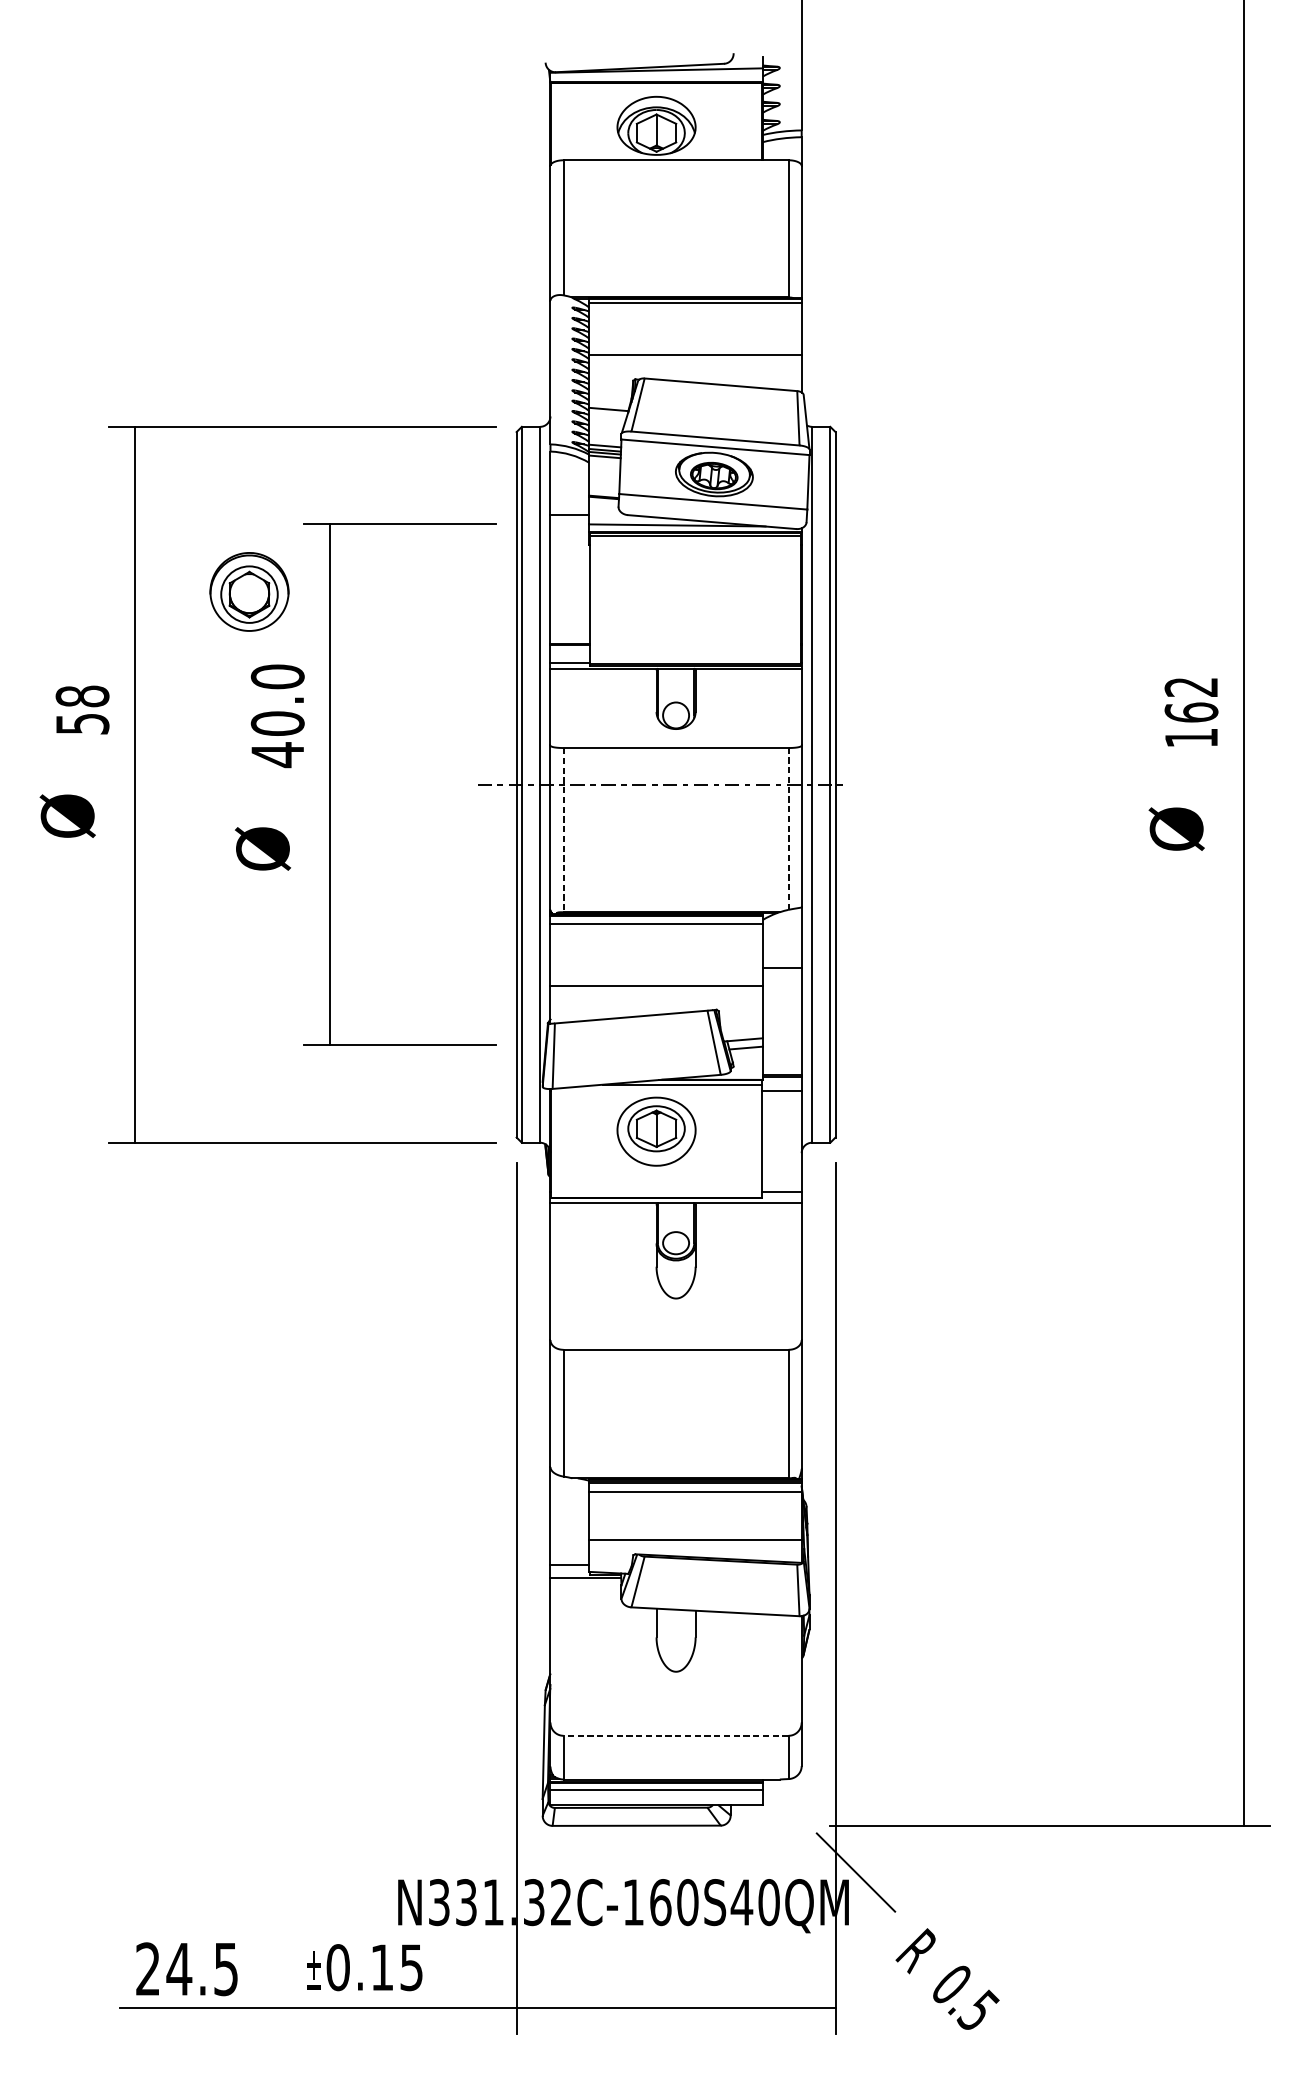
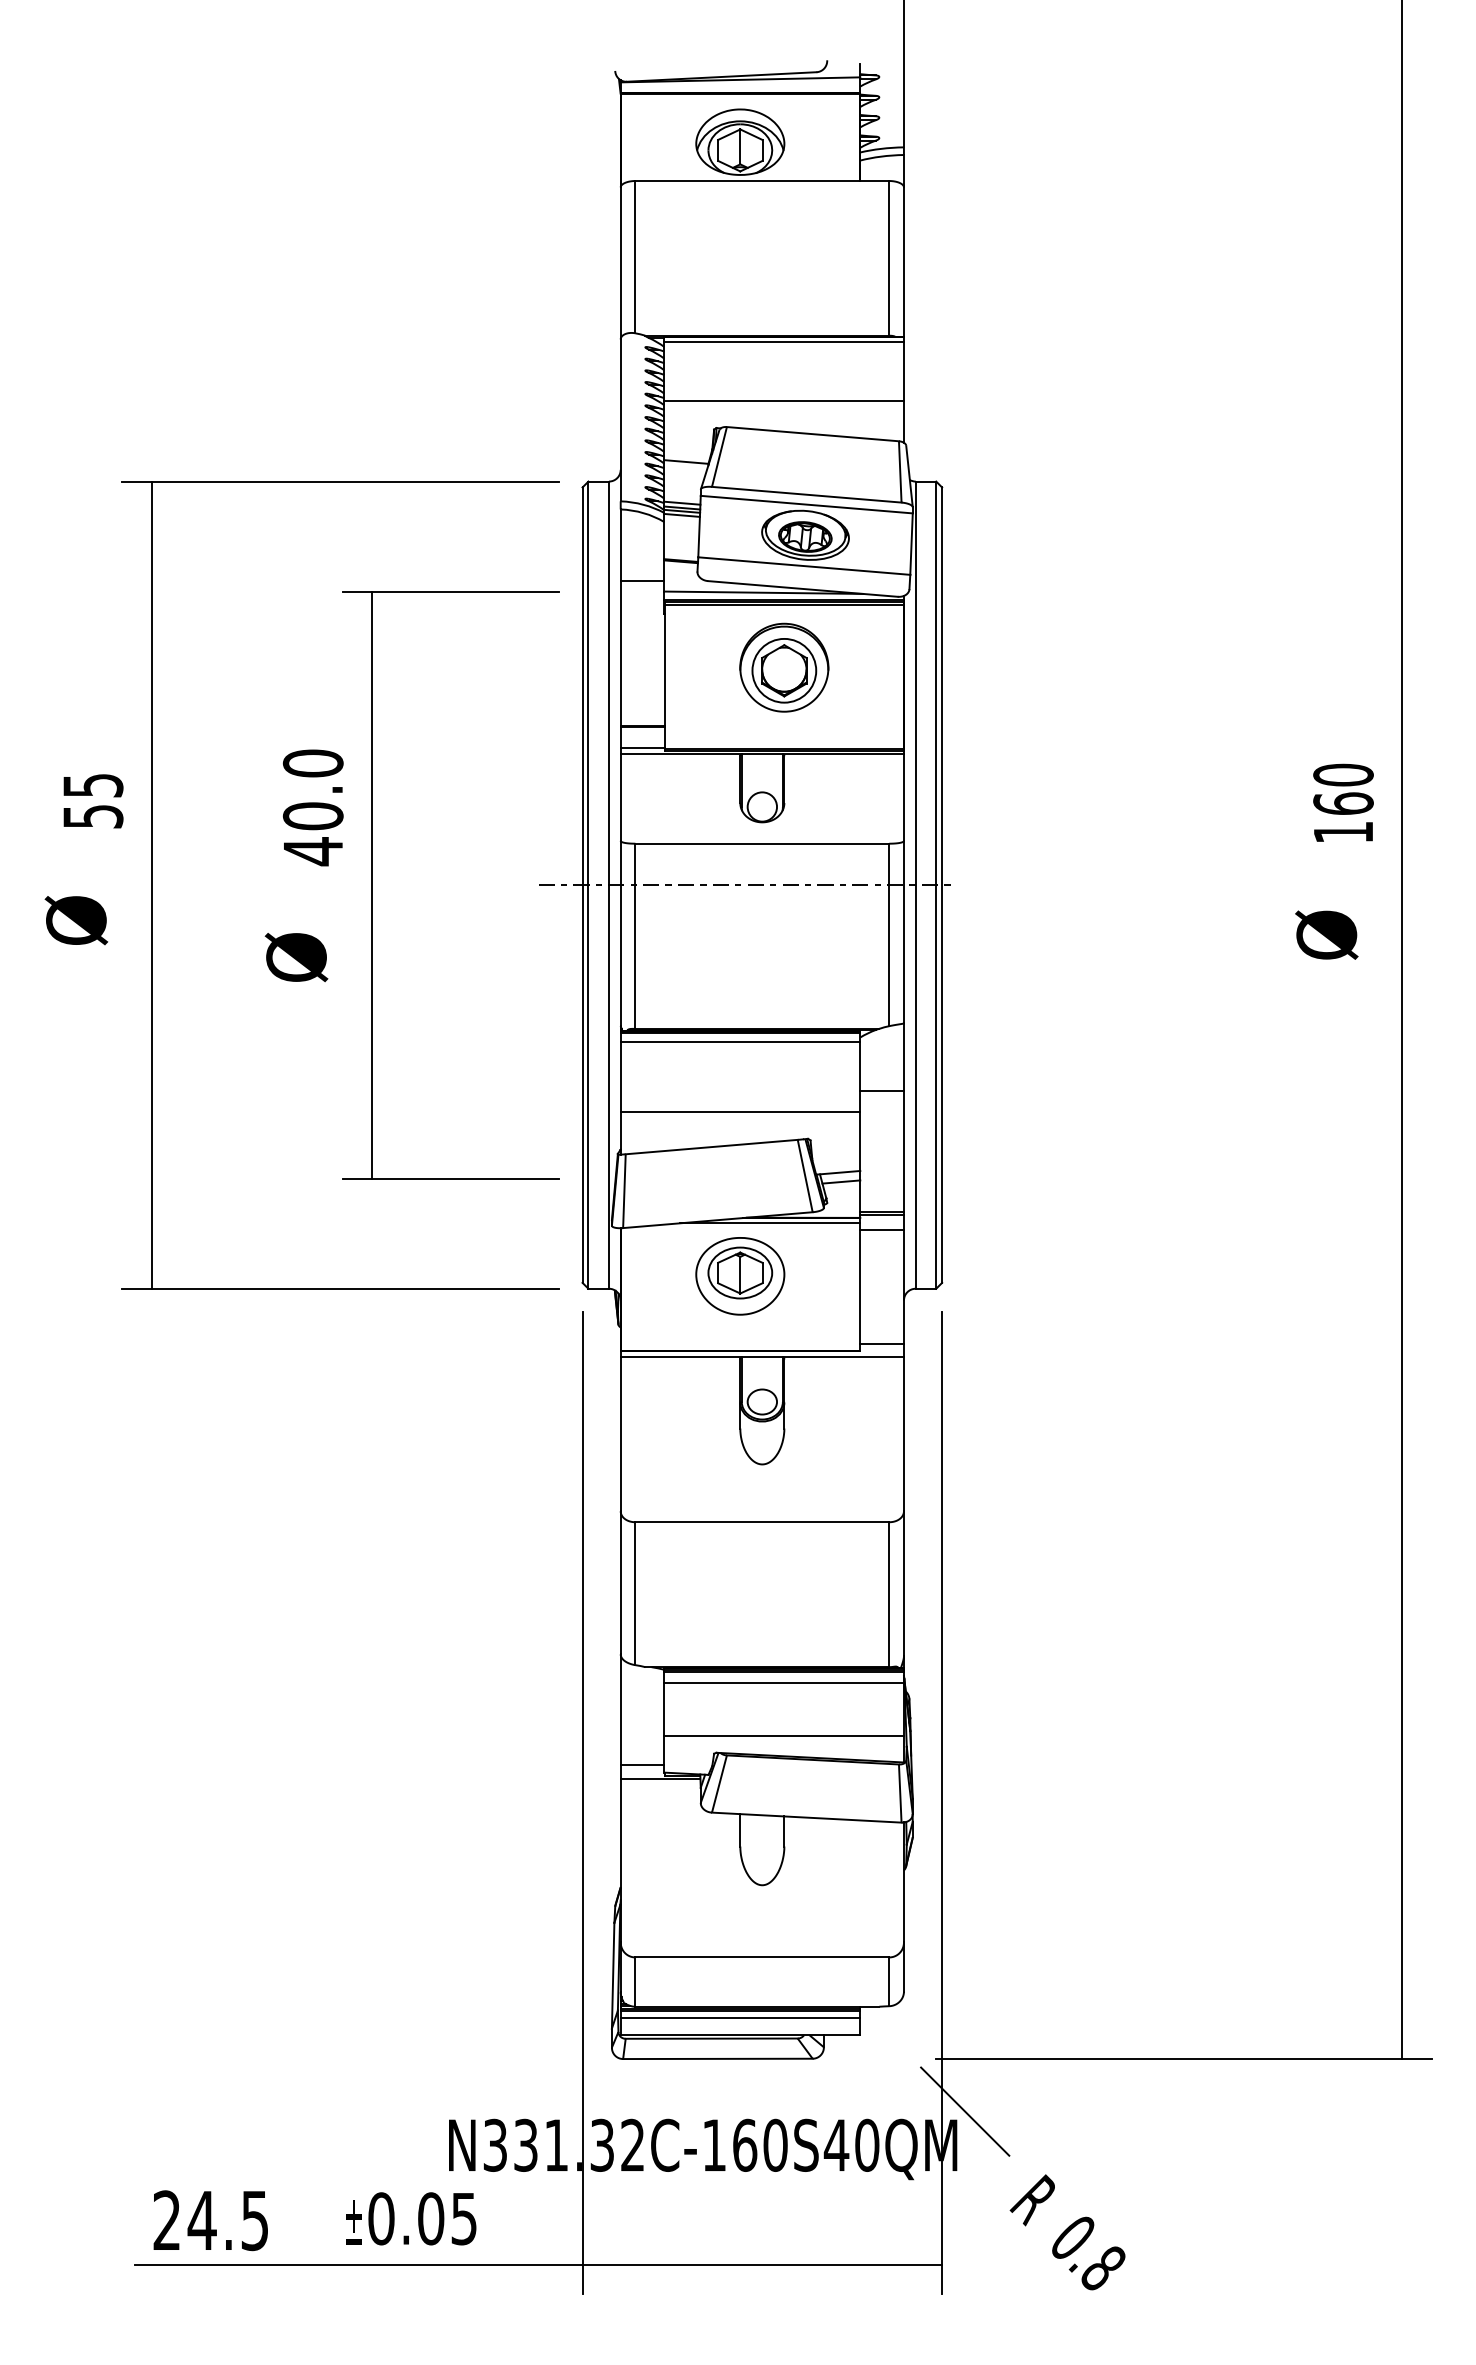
part: (249, 591) -> (784, 667), moved
text: (1191, 686) -> (1343, 774), 162 -> 160
text: (82, 696) -> (92, 785), 58 -> 55
line: (788, 828) -> (889, 934), dashed -> solid
line: (563, 830) -> (635, 936), dashed -> solid
line: (676, 1735) -> (762, 1957), dashed -> solid
text: (382, 1967) -> (431, 2218), 0.15 -> 0.05
text: (977, 2009) -> (1102, 2266), 0.5 -> 0.8

